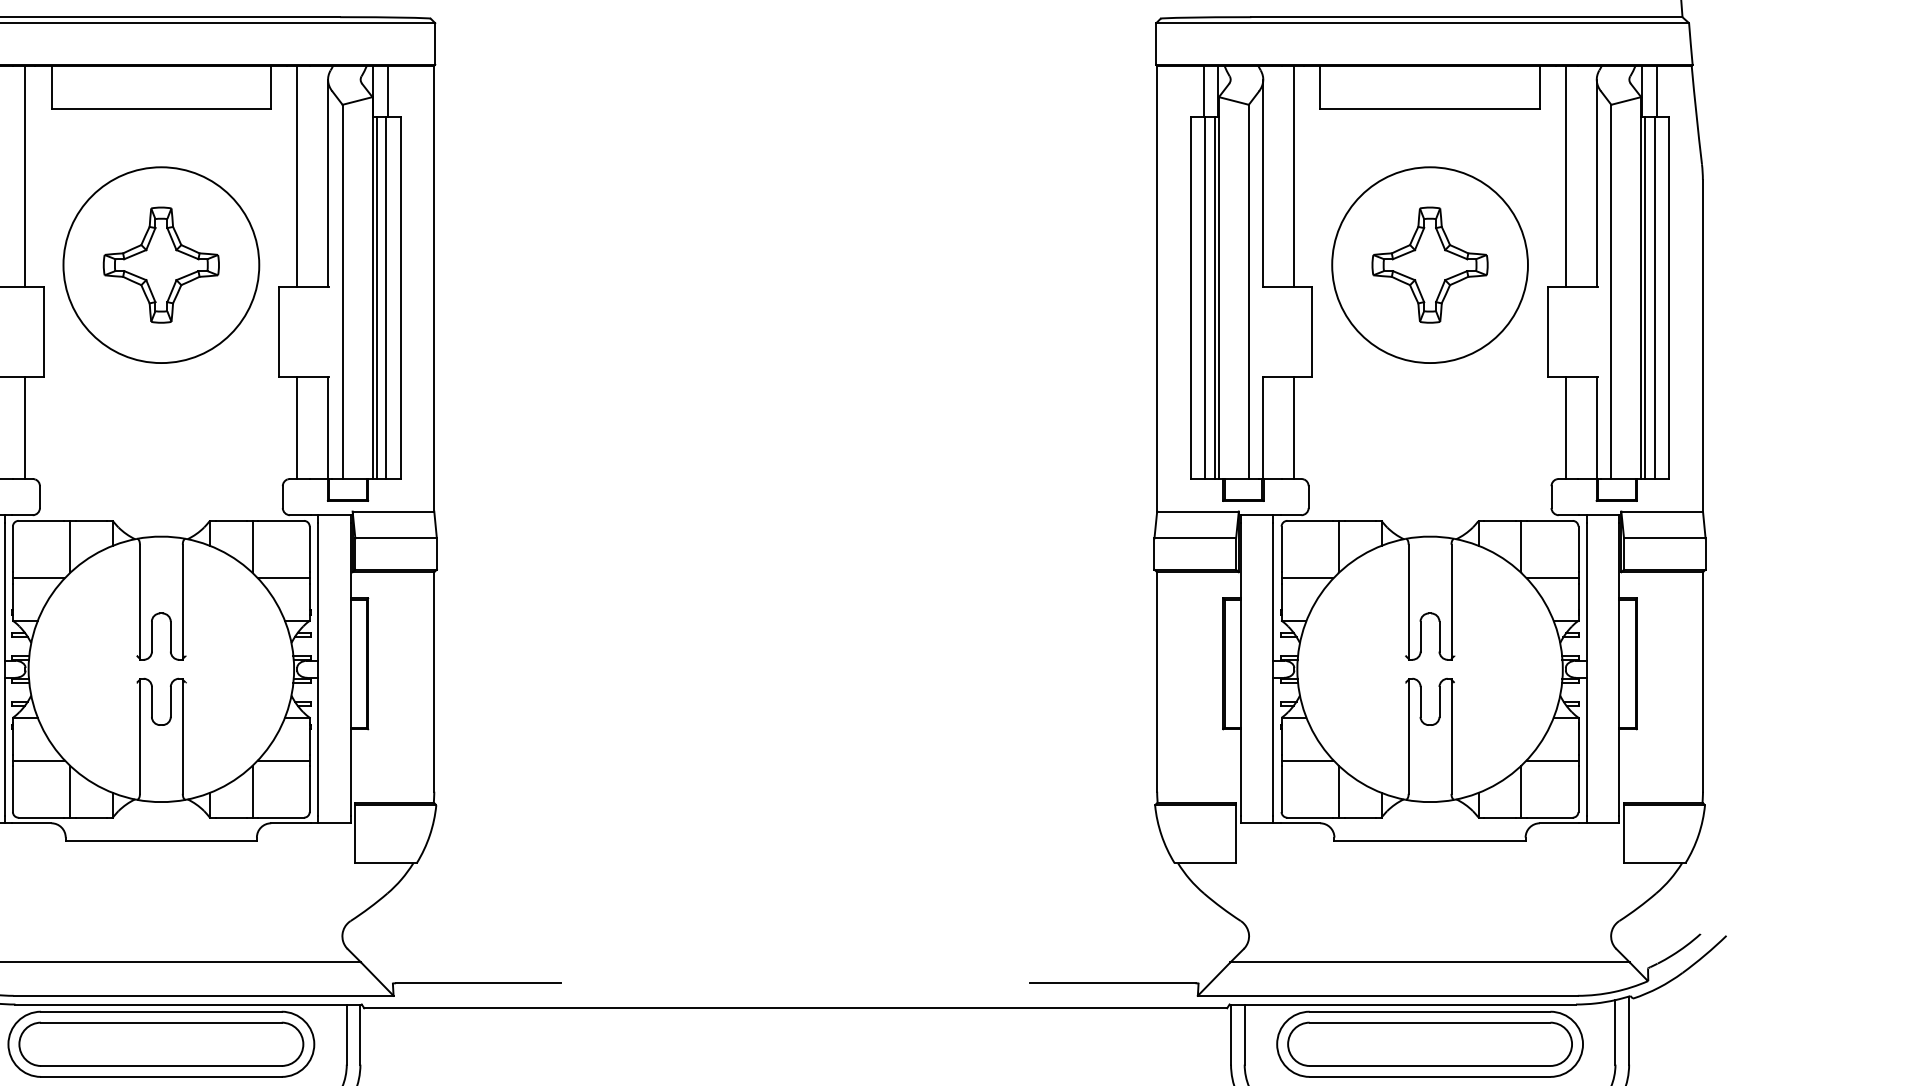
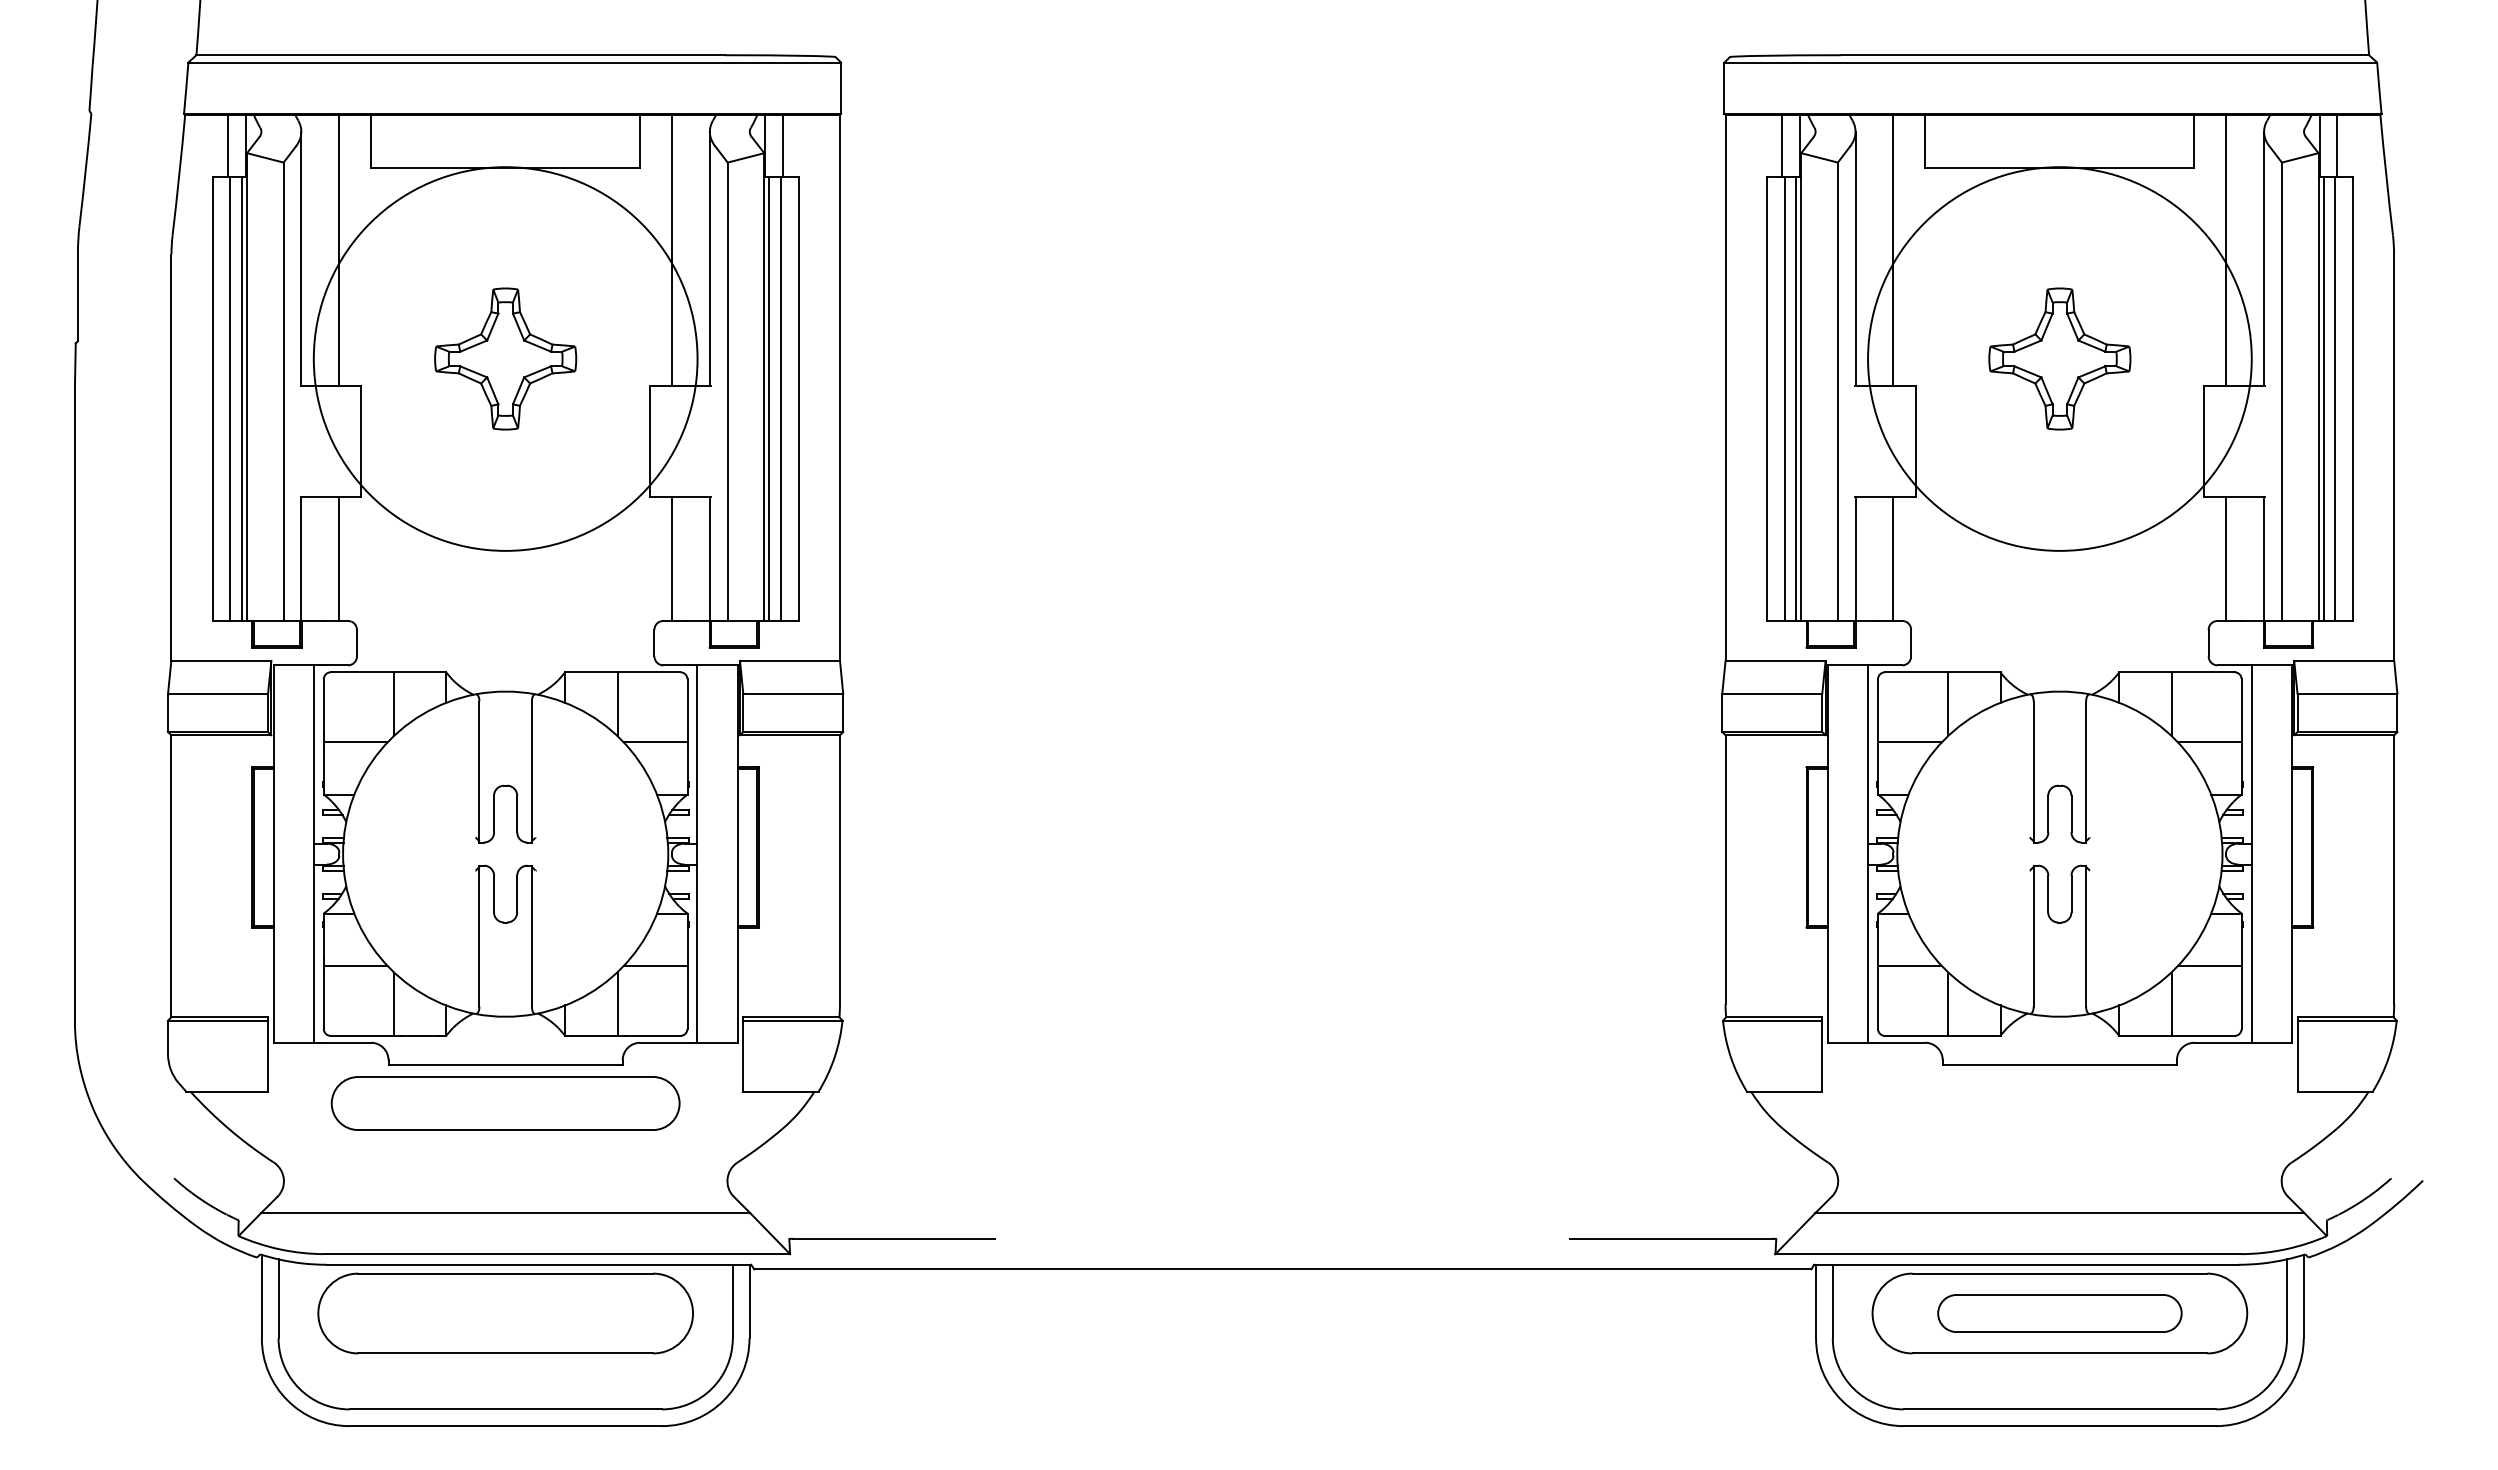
circle: (161, 264) -> (505, 358), size x1.6
circle: (1429, 264) -> (2059, 358), size x1.6
part: (161, 1044) -> (505, 1103), moved
part: (1429, 1044) -> (2059, 1313), size x0.7

